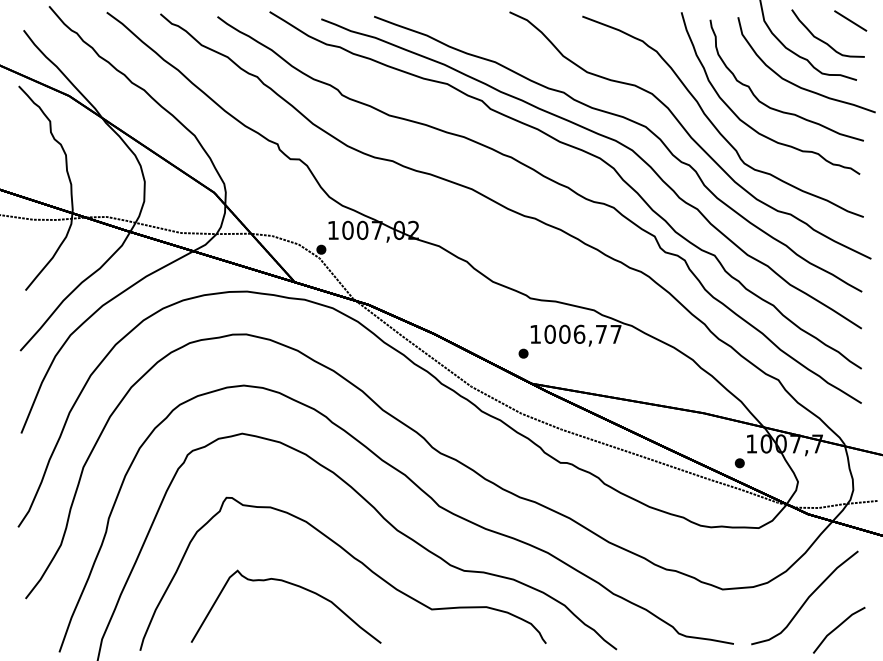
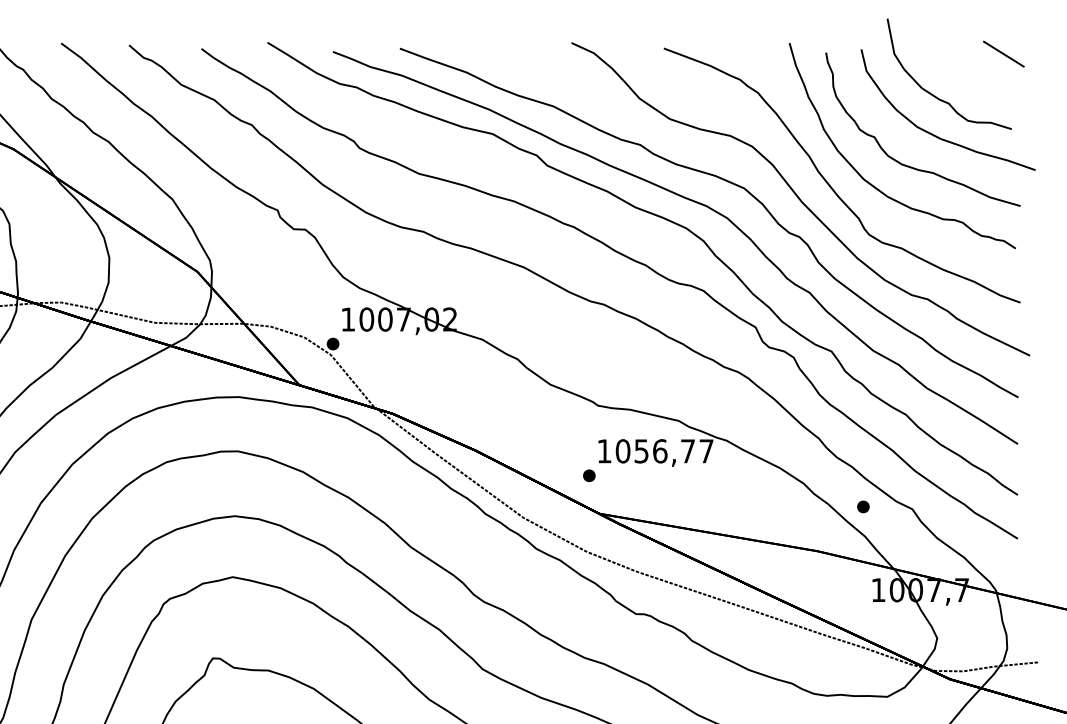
part: (823, 40) -> (969, 78), removed
text: (564, 333) -> (641, 450), 1006,77 -> 1056,77
part: (739, 463) -> (862, 507), moved

